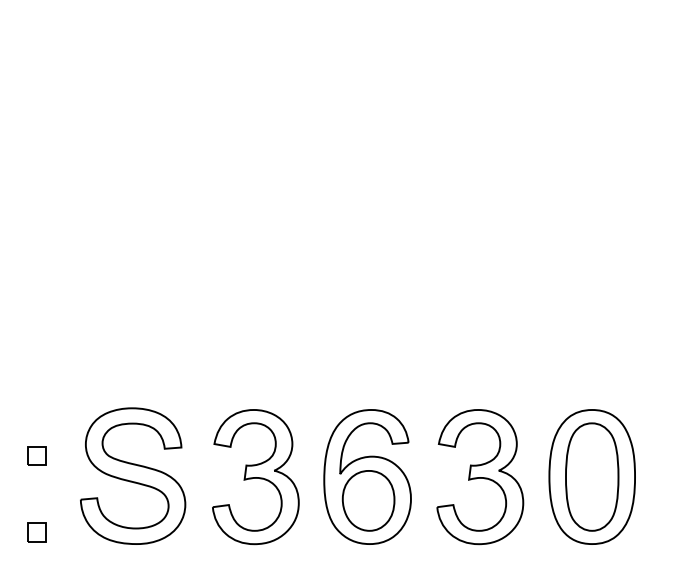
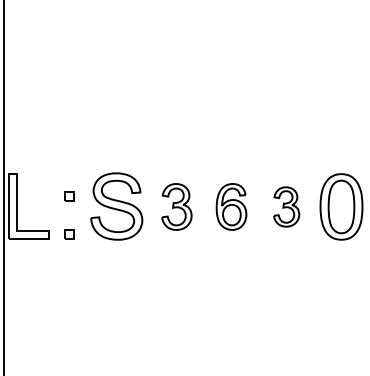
part: (255, 476) -> (176, 206), size x0.7
part: (367, 476) -> (231, 206), size x0.7
part: (479, 476) -> (286, 206), size x0.6

